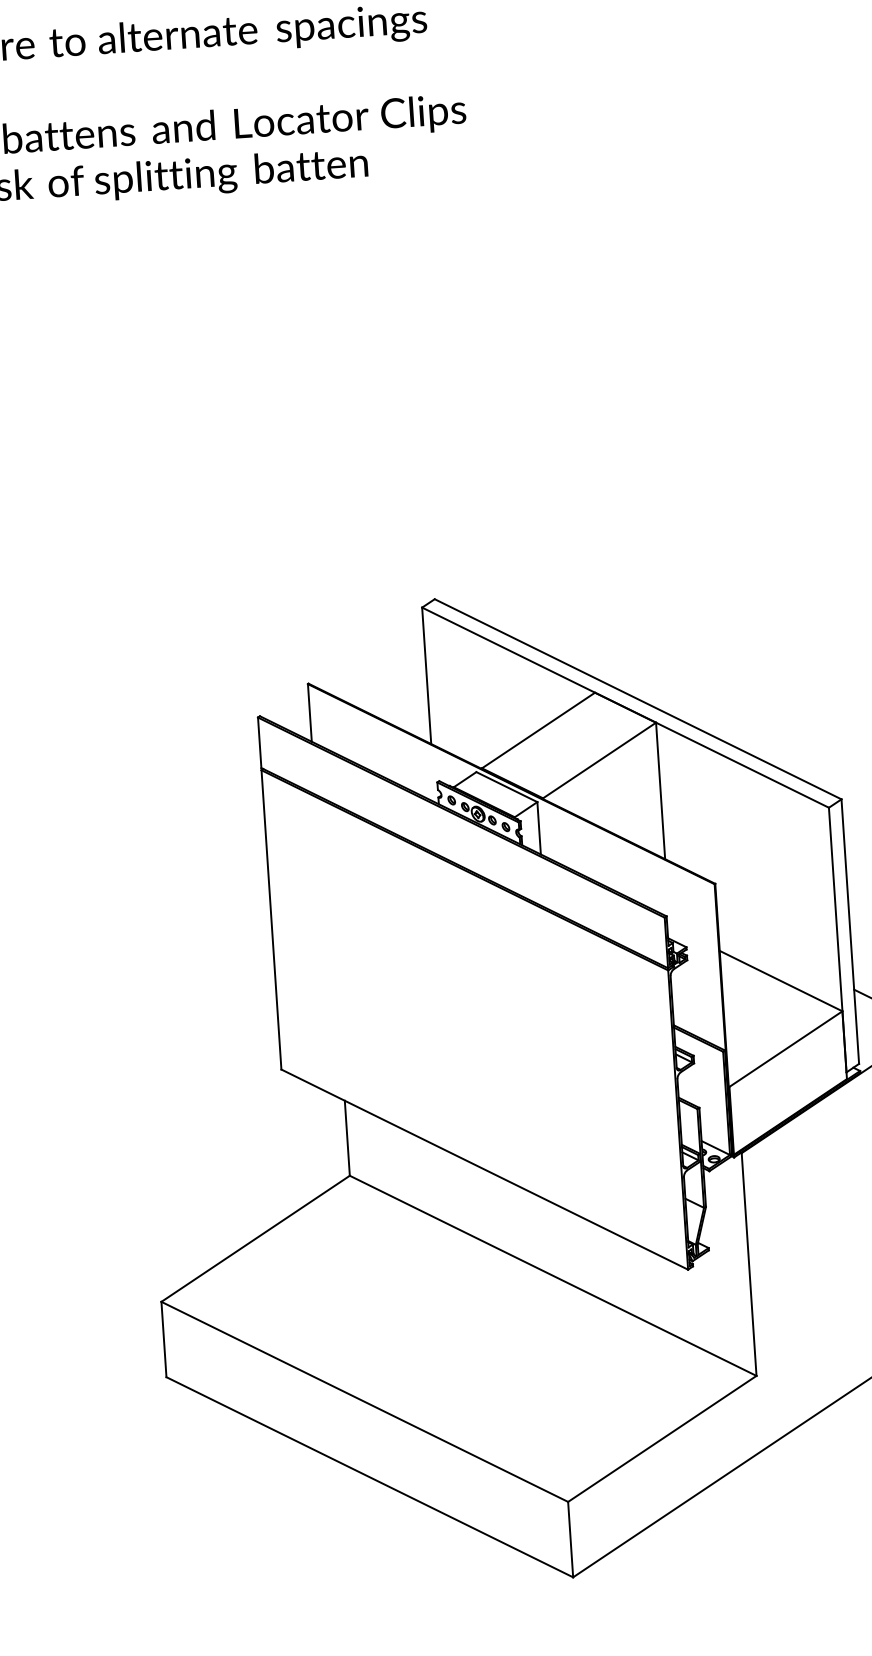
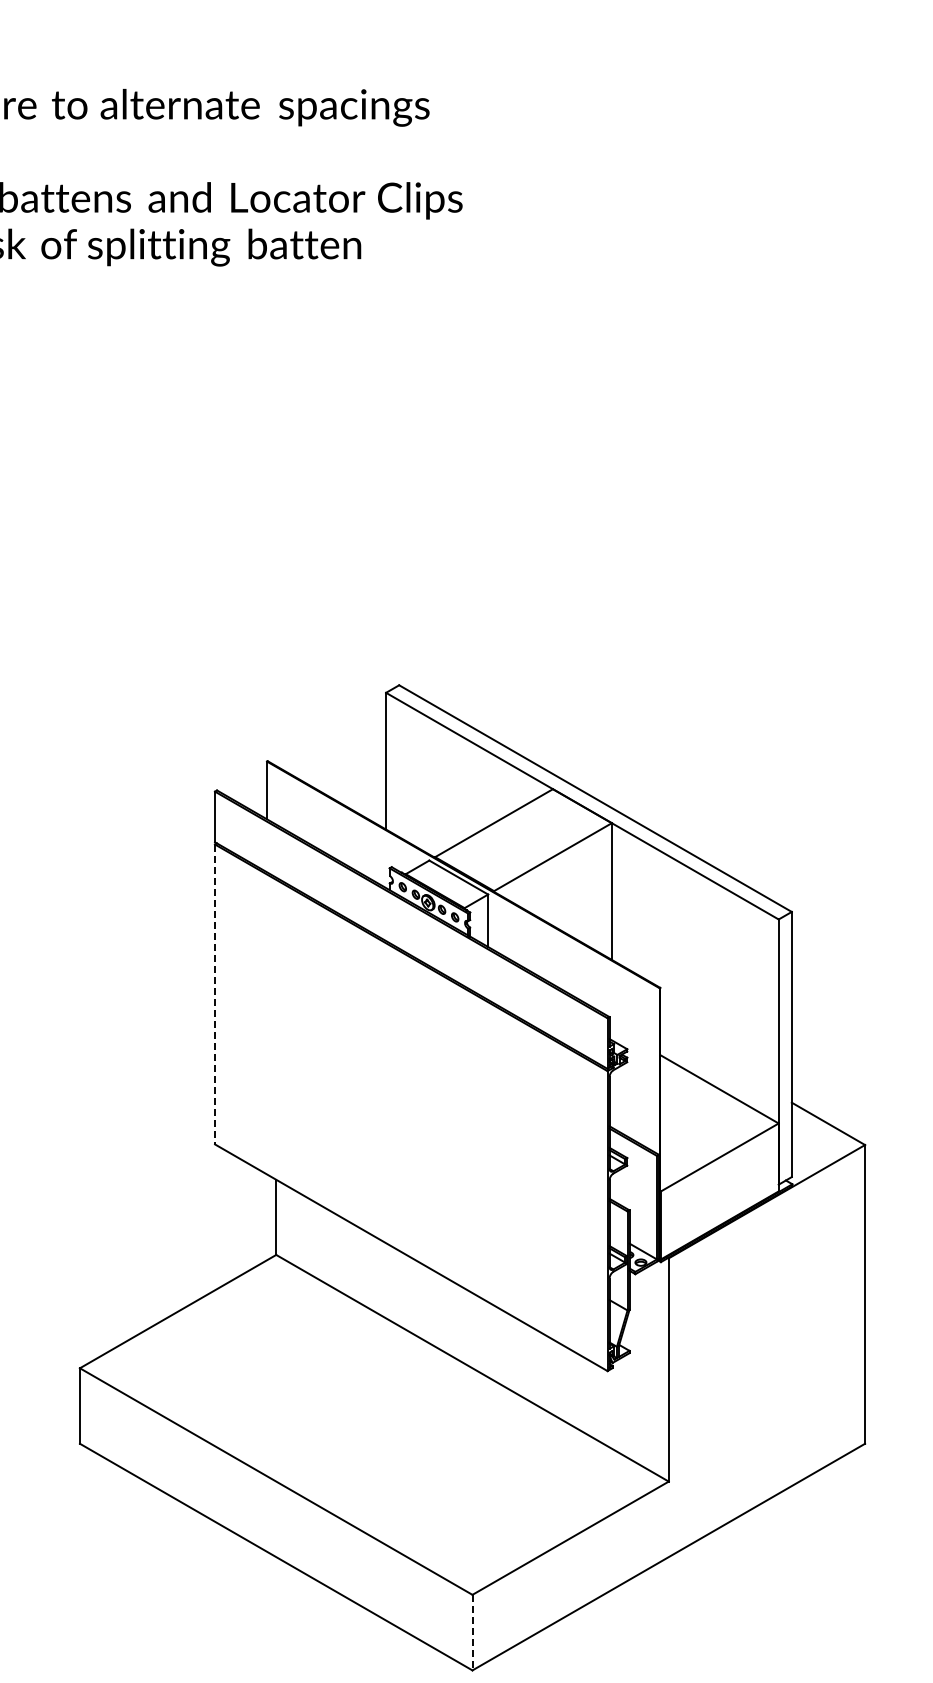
line: (271, 919) -> (215, 994), solid -> dashed
line: (570, 1539) -> (472, 1632), solid -> dashed

